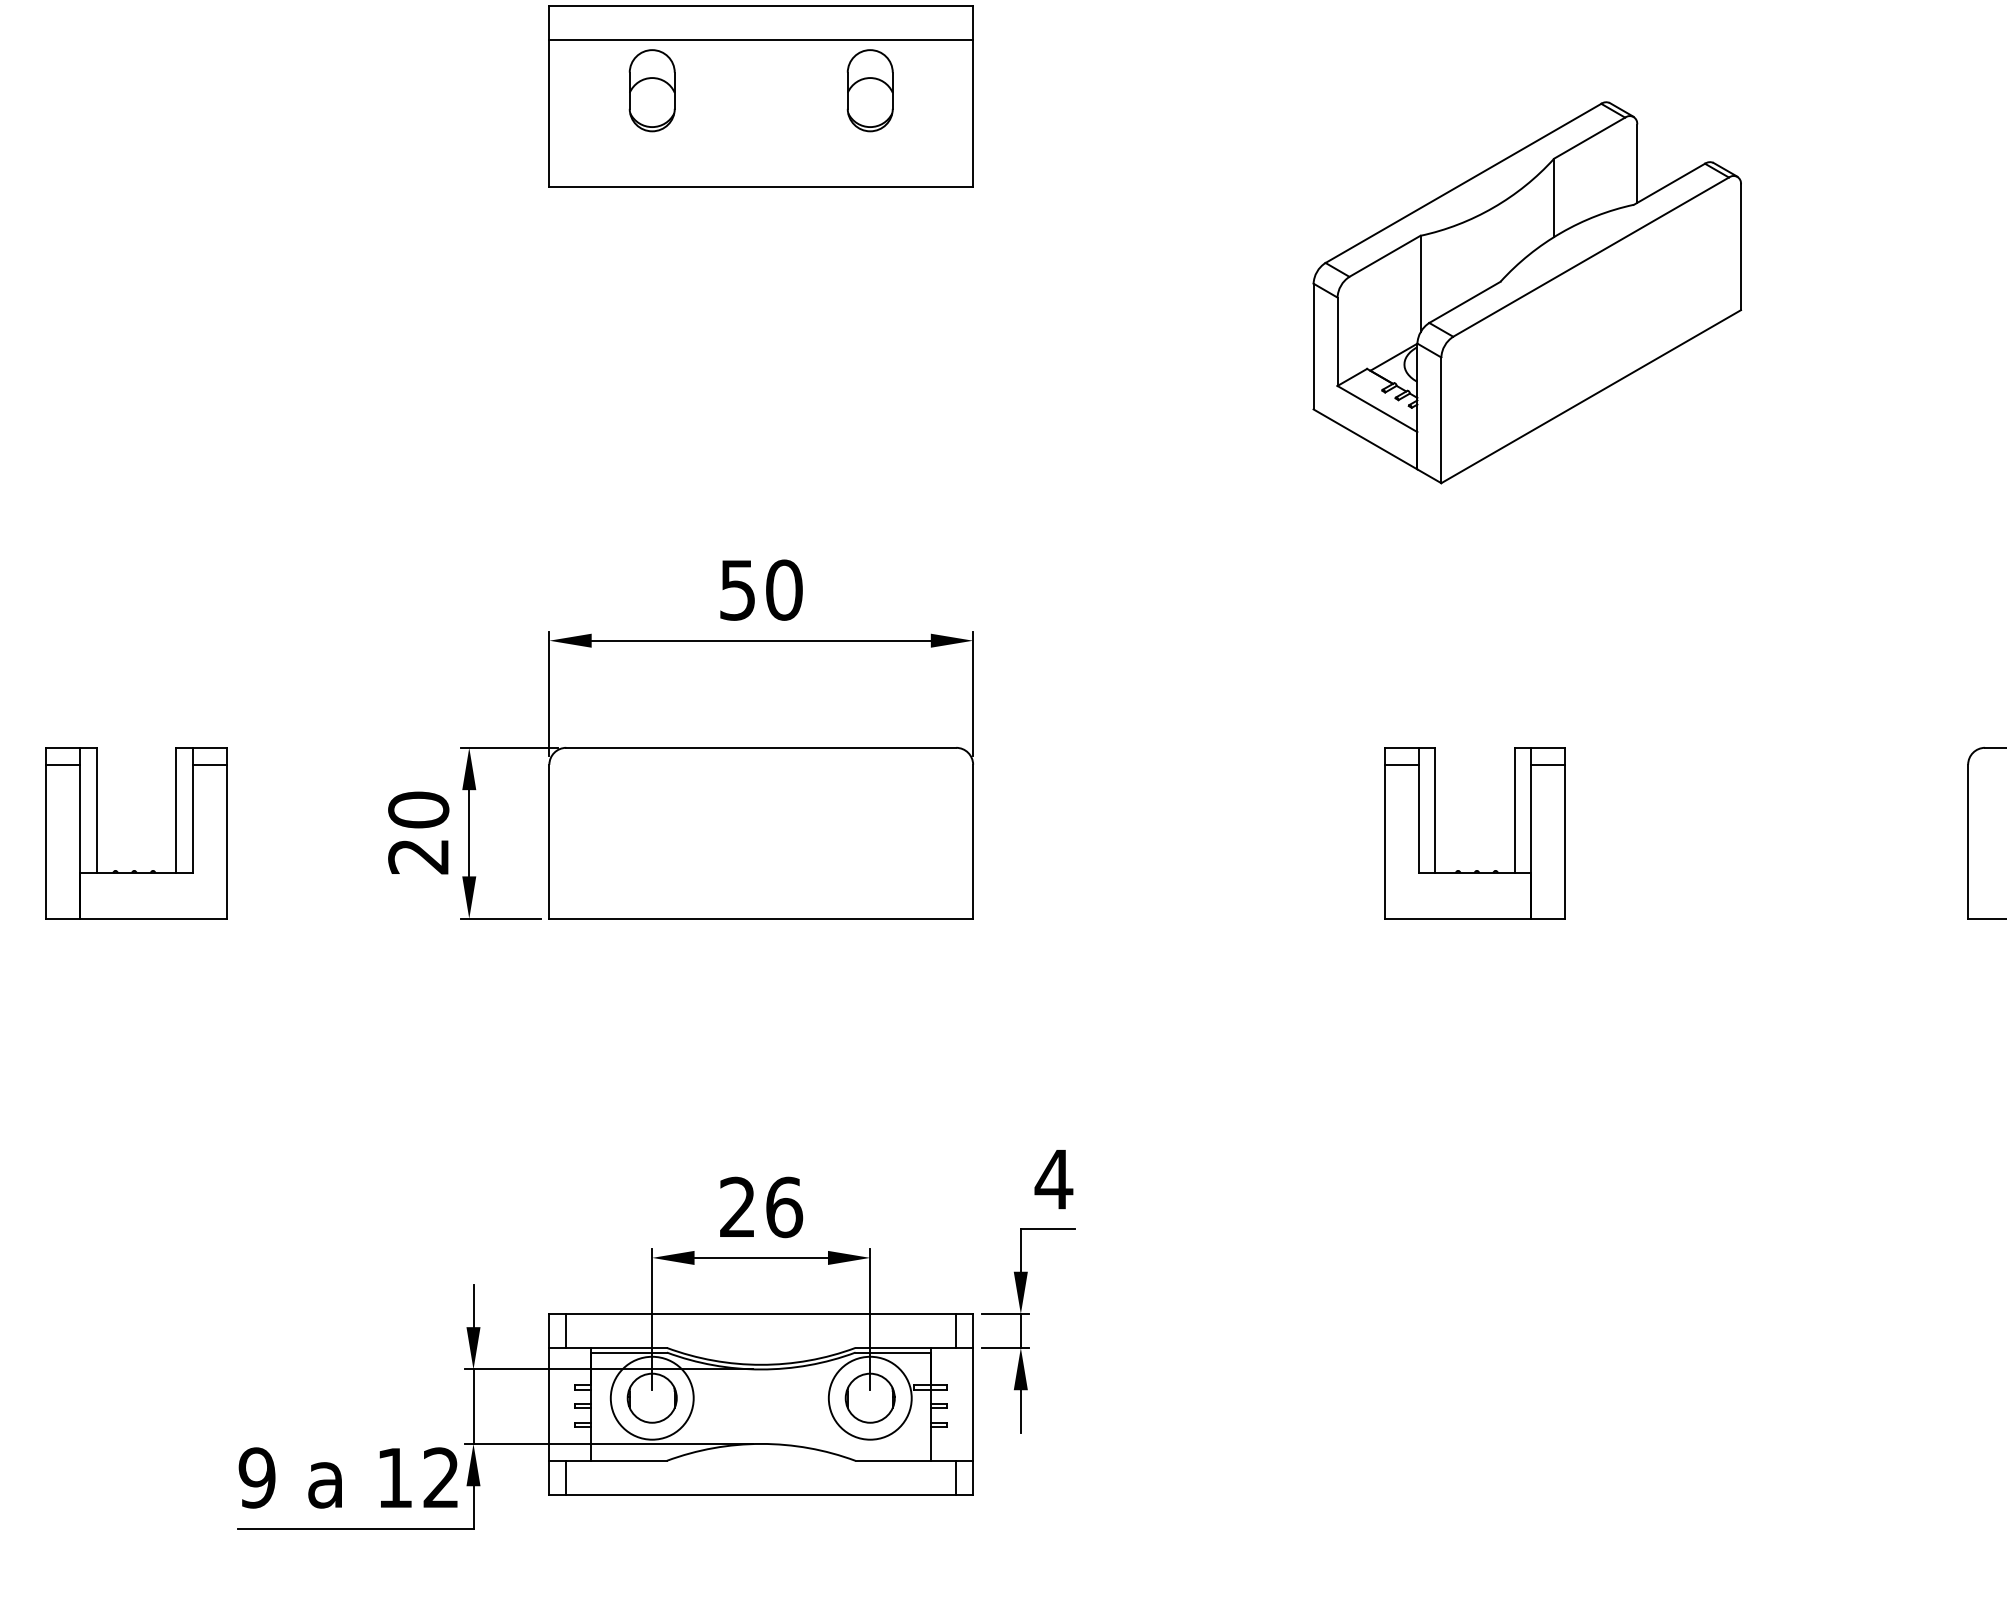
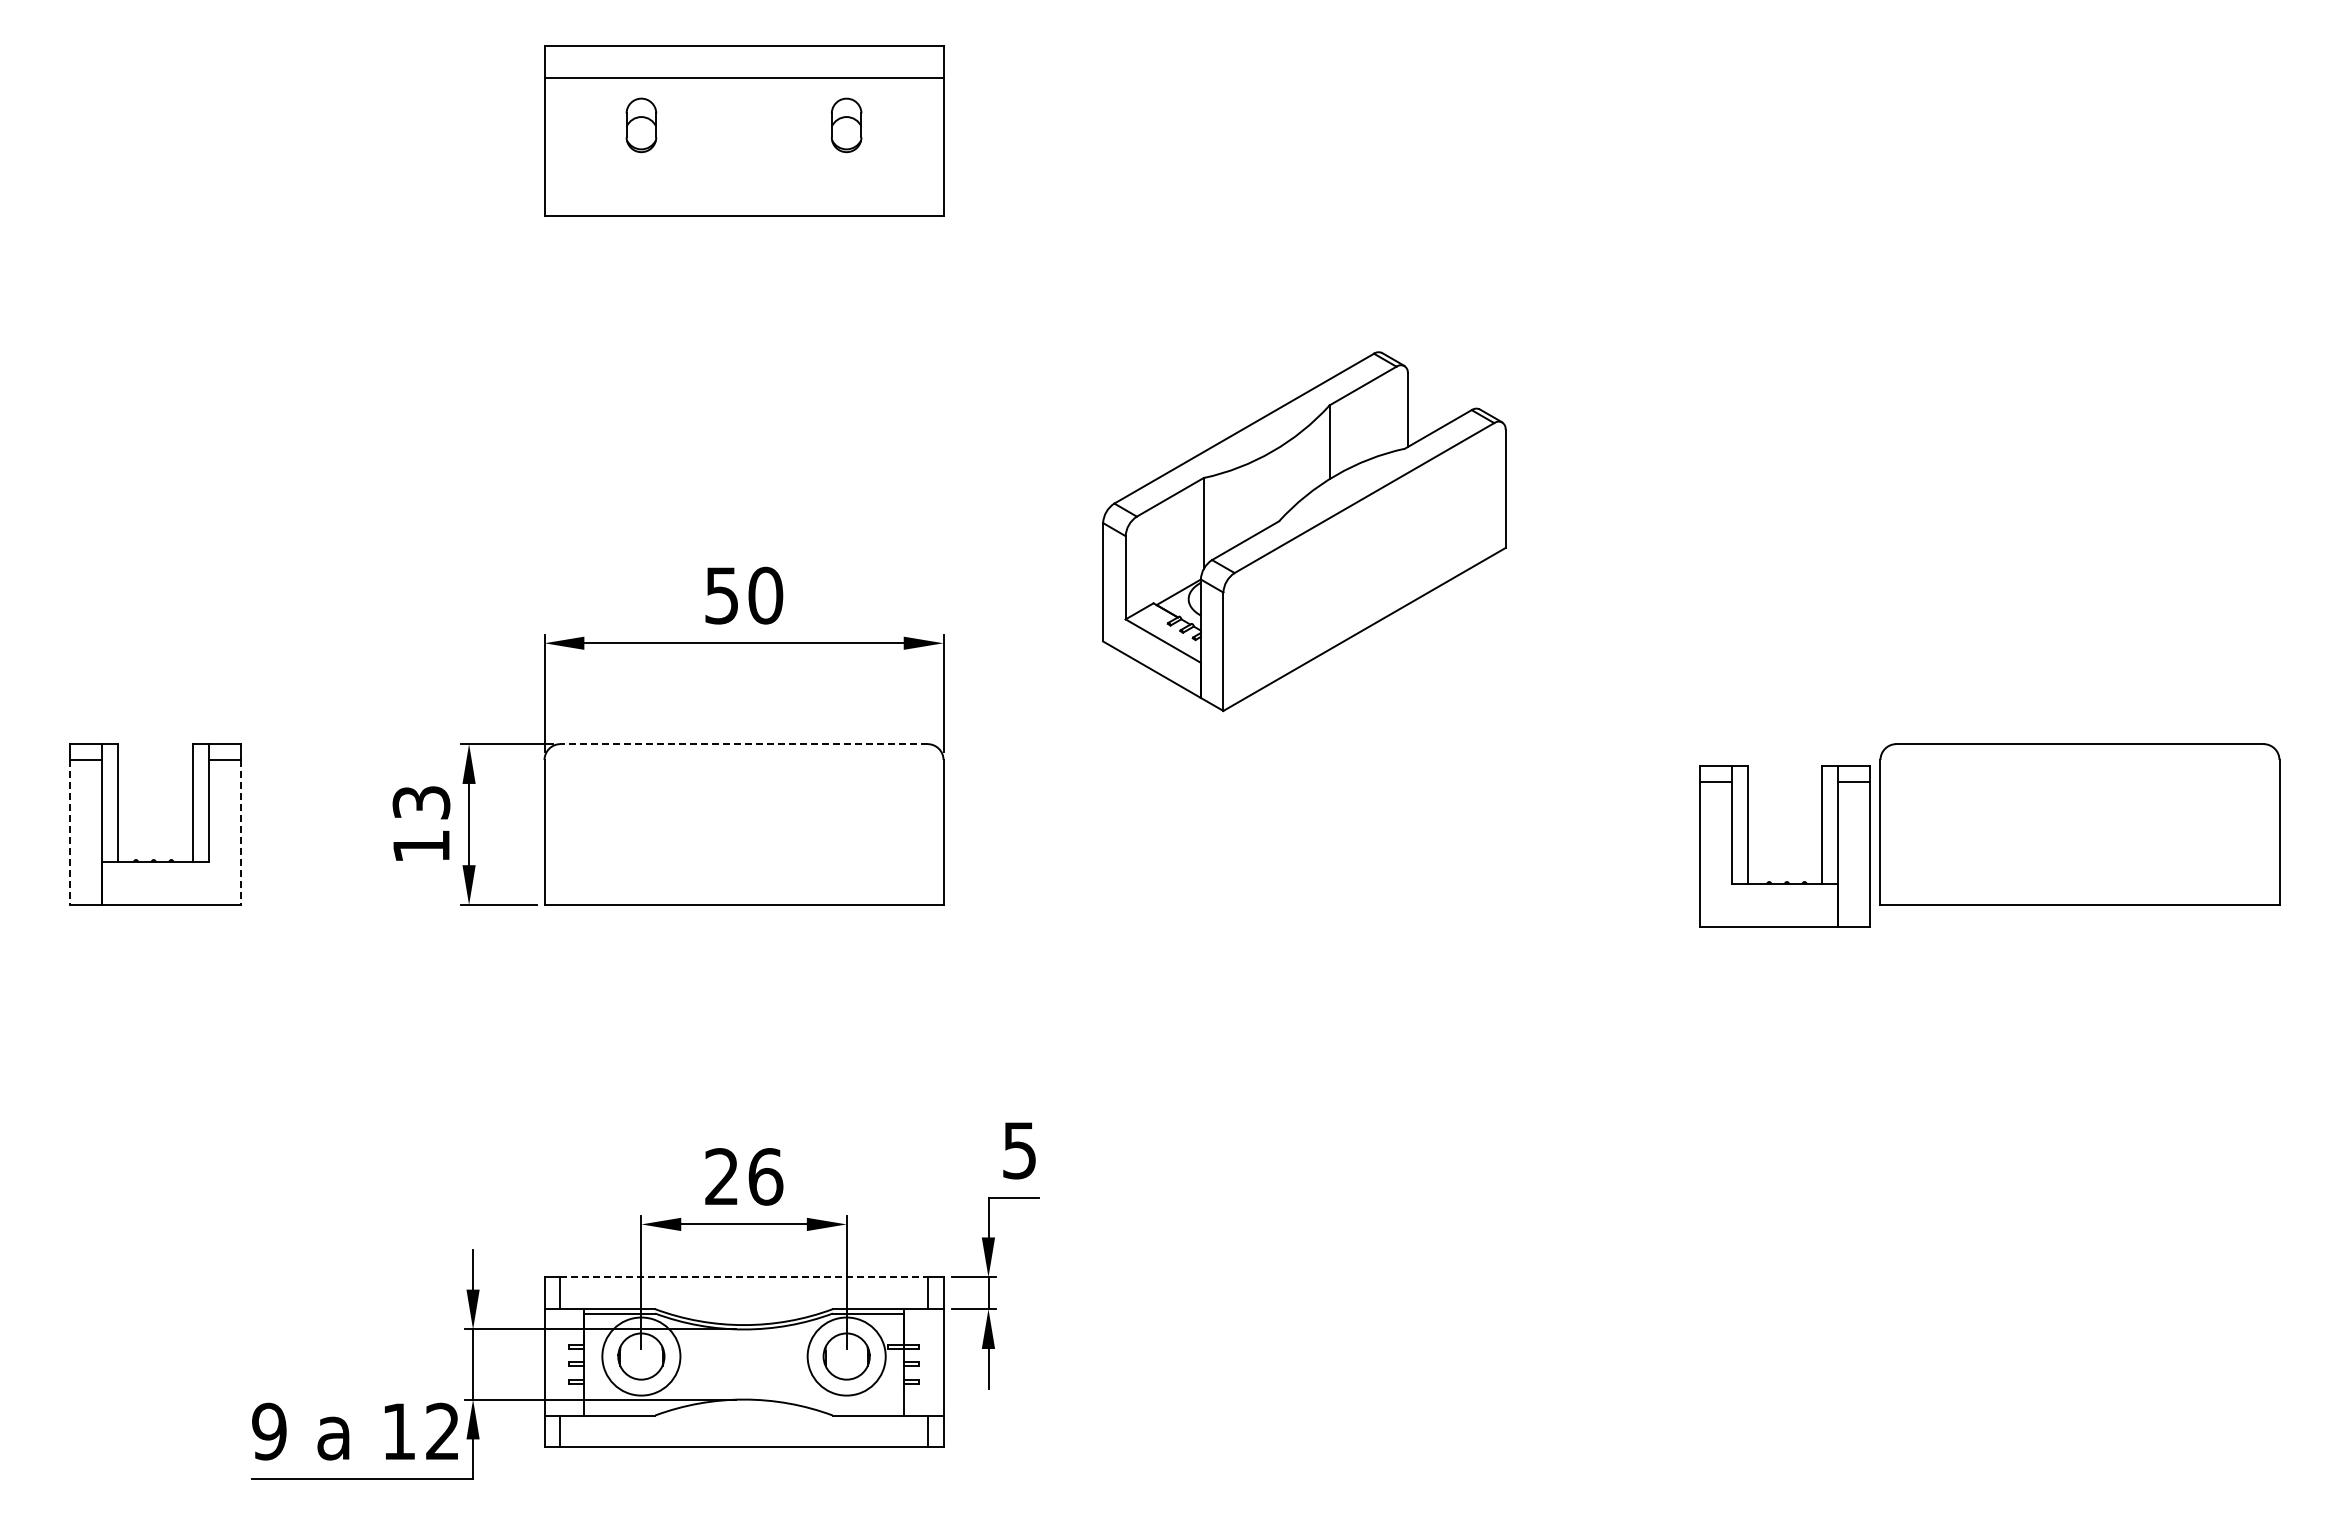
part: (652, 90) -> (641, 125), size x0.7
part: (870, 90) -> (846, 125), size x0.7
part: (1527, 292) -> (1304, 531), moved
line: (761, 748) -> (744, 744), solid -> dashed
text: (418, 833) -> (421, 824), 20 -> 13
line: (45, 842) -> (70, 833), solid -> dashed
line: (226, 842) -> (240, 833), solid -> dashed
part: (1475, 870) -> (1785, 881), moved
text: (1053, 1179) -> (1019, 1150), 4 -> 5
line: (761, 1314) -> (744, 1277), solid -> dashed

